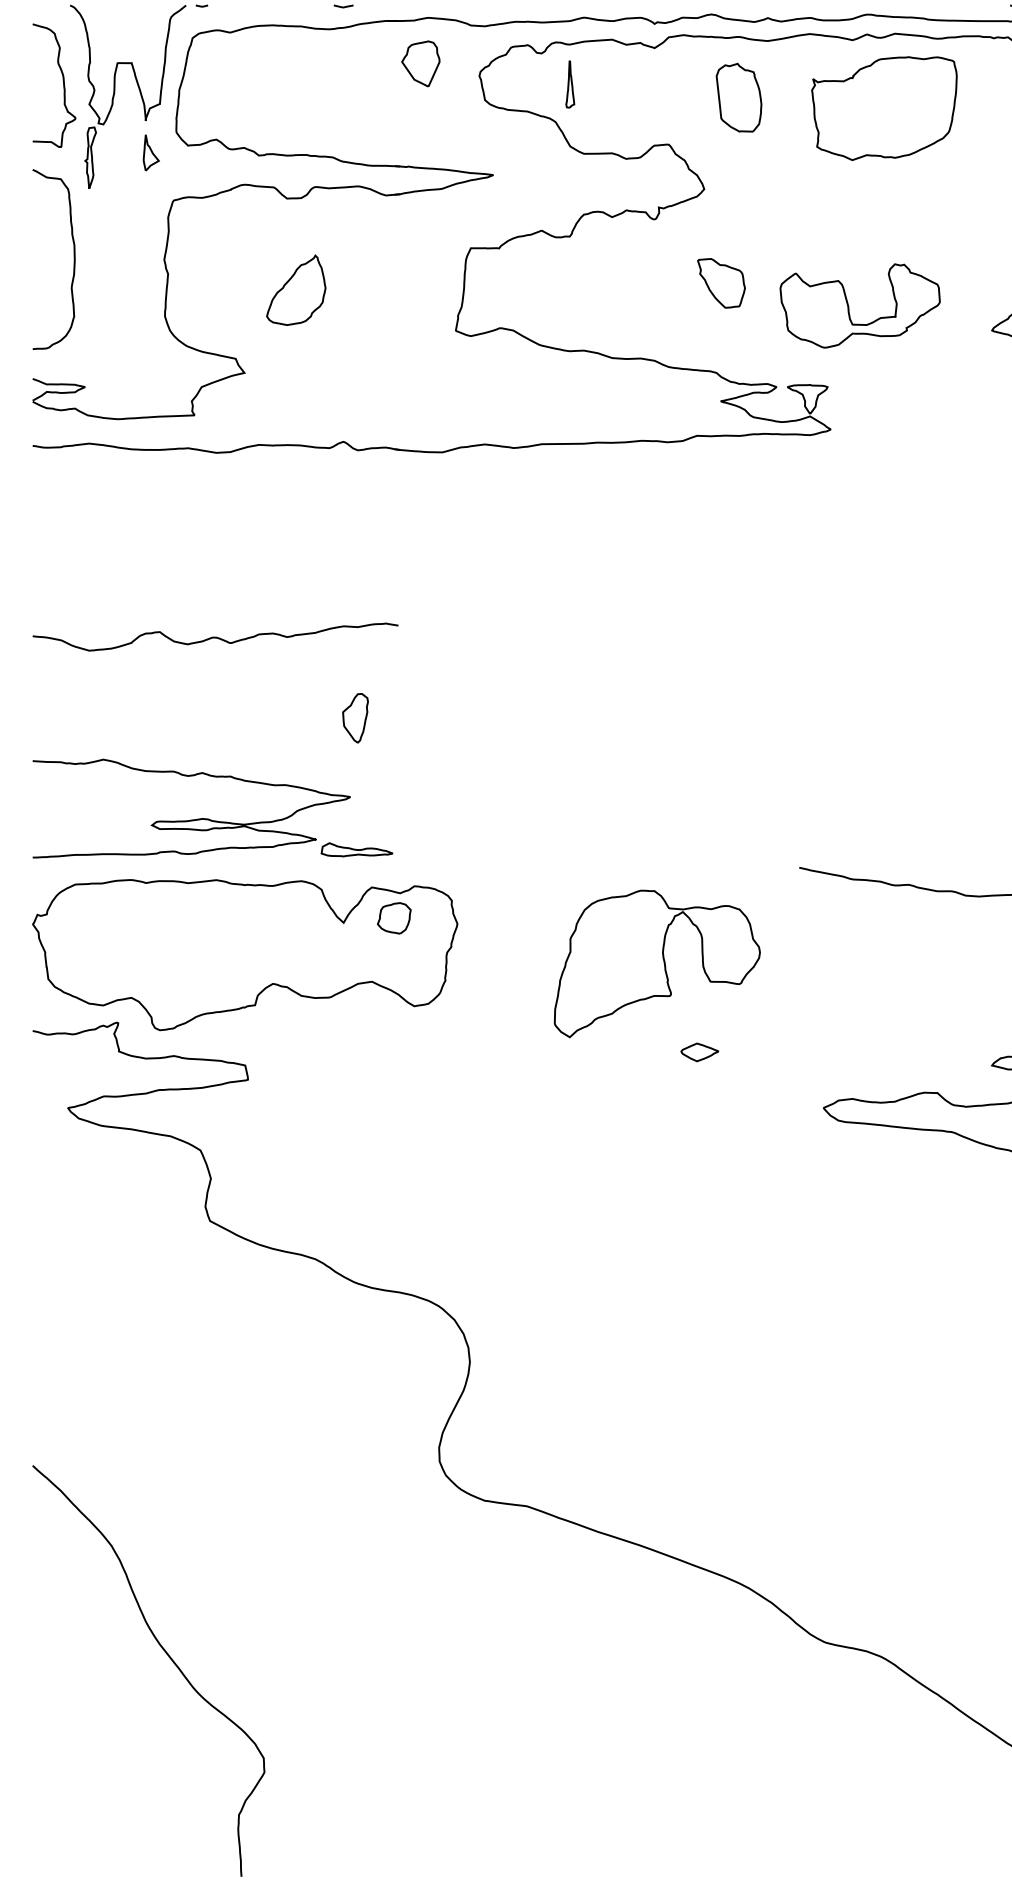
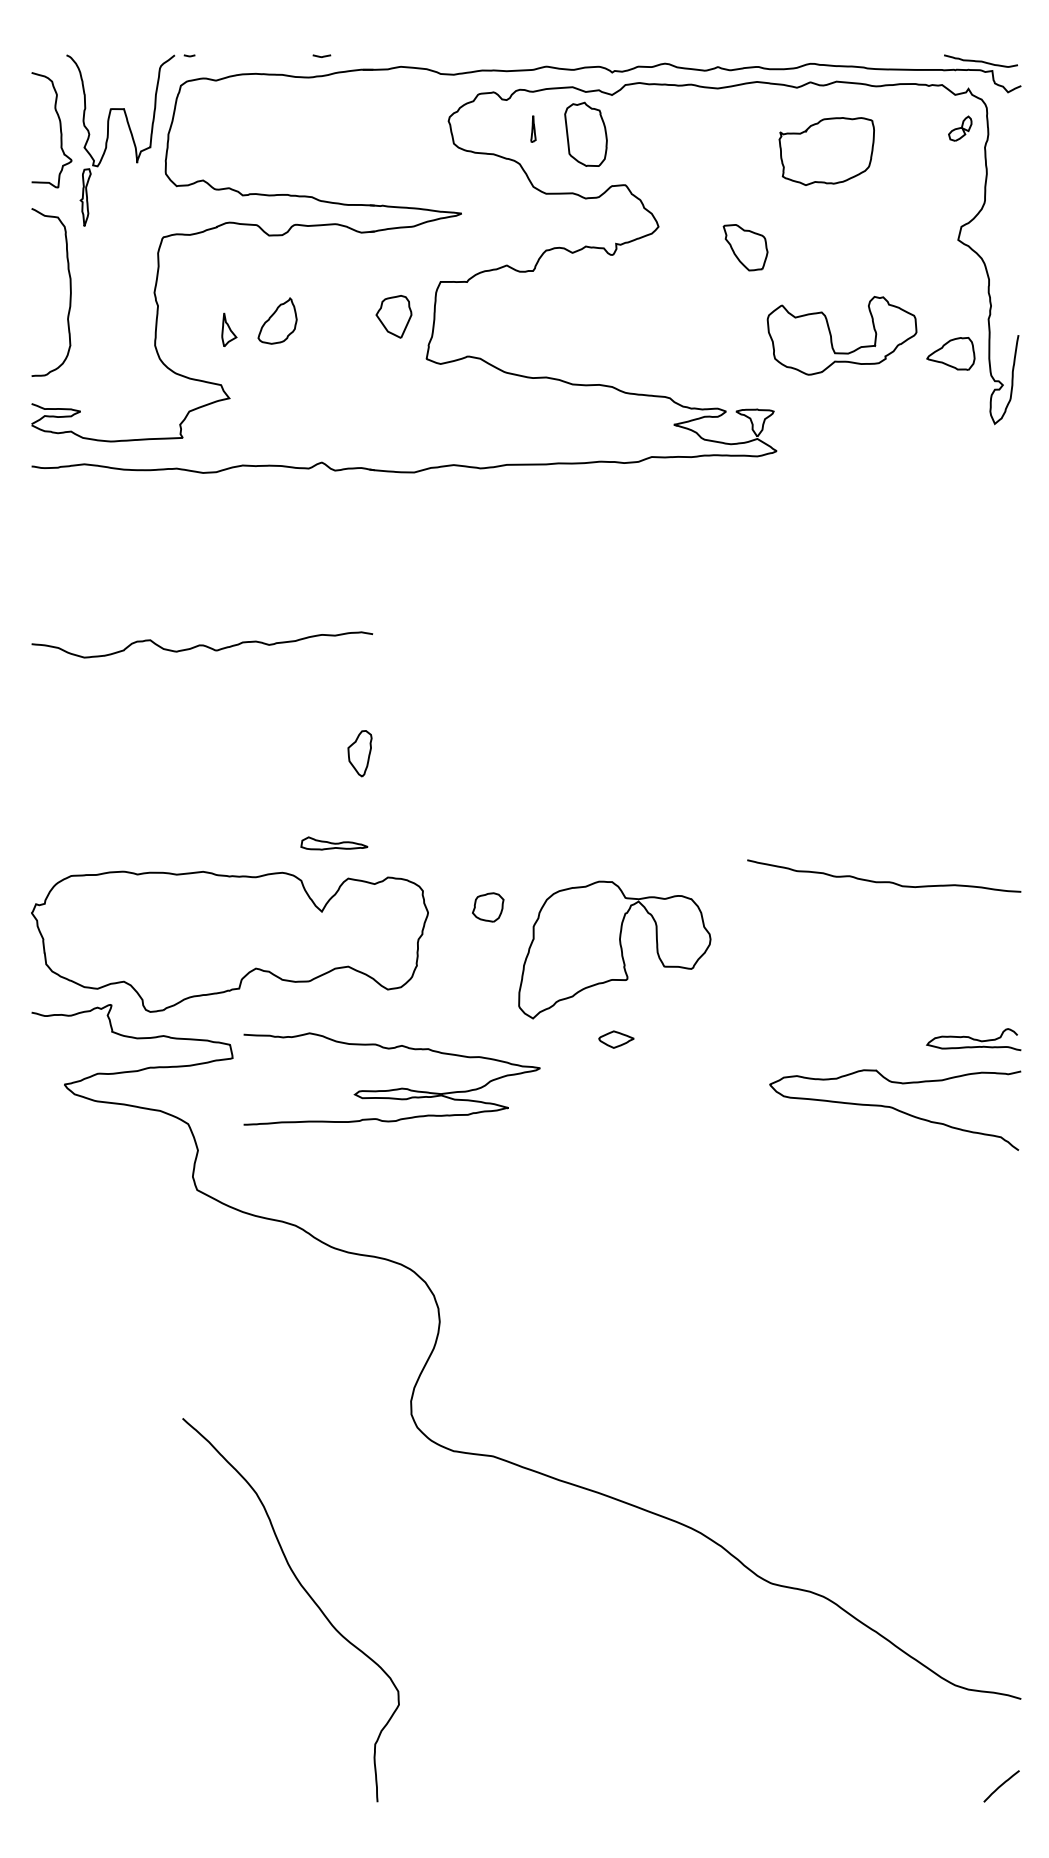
part: (420, 63) -> (393, 316), moved
part: (570, 83) -> (533, 128), size x0.6
part: (738, 96) -> (585, 133), moved
part: (884, 108) -> (826, 151), size x0.7
part: (151, 152) -> (229, 329), moved
part: (721, 283) -> (745, 247), moved
part: (296, 289) -> (277, 320), size x0.7
part: (849, 308) -> (832, 338), moved
part: (355, 718) -> (359, 753), moved
curve: (194, 818) -> (394, 1088), moved
part: (394, 918) -> (488, 907), moved
part: (699, 1052) -> (616, 1039), moved
curve: (167, 1656) -> (308, 1596), moved

